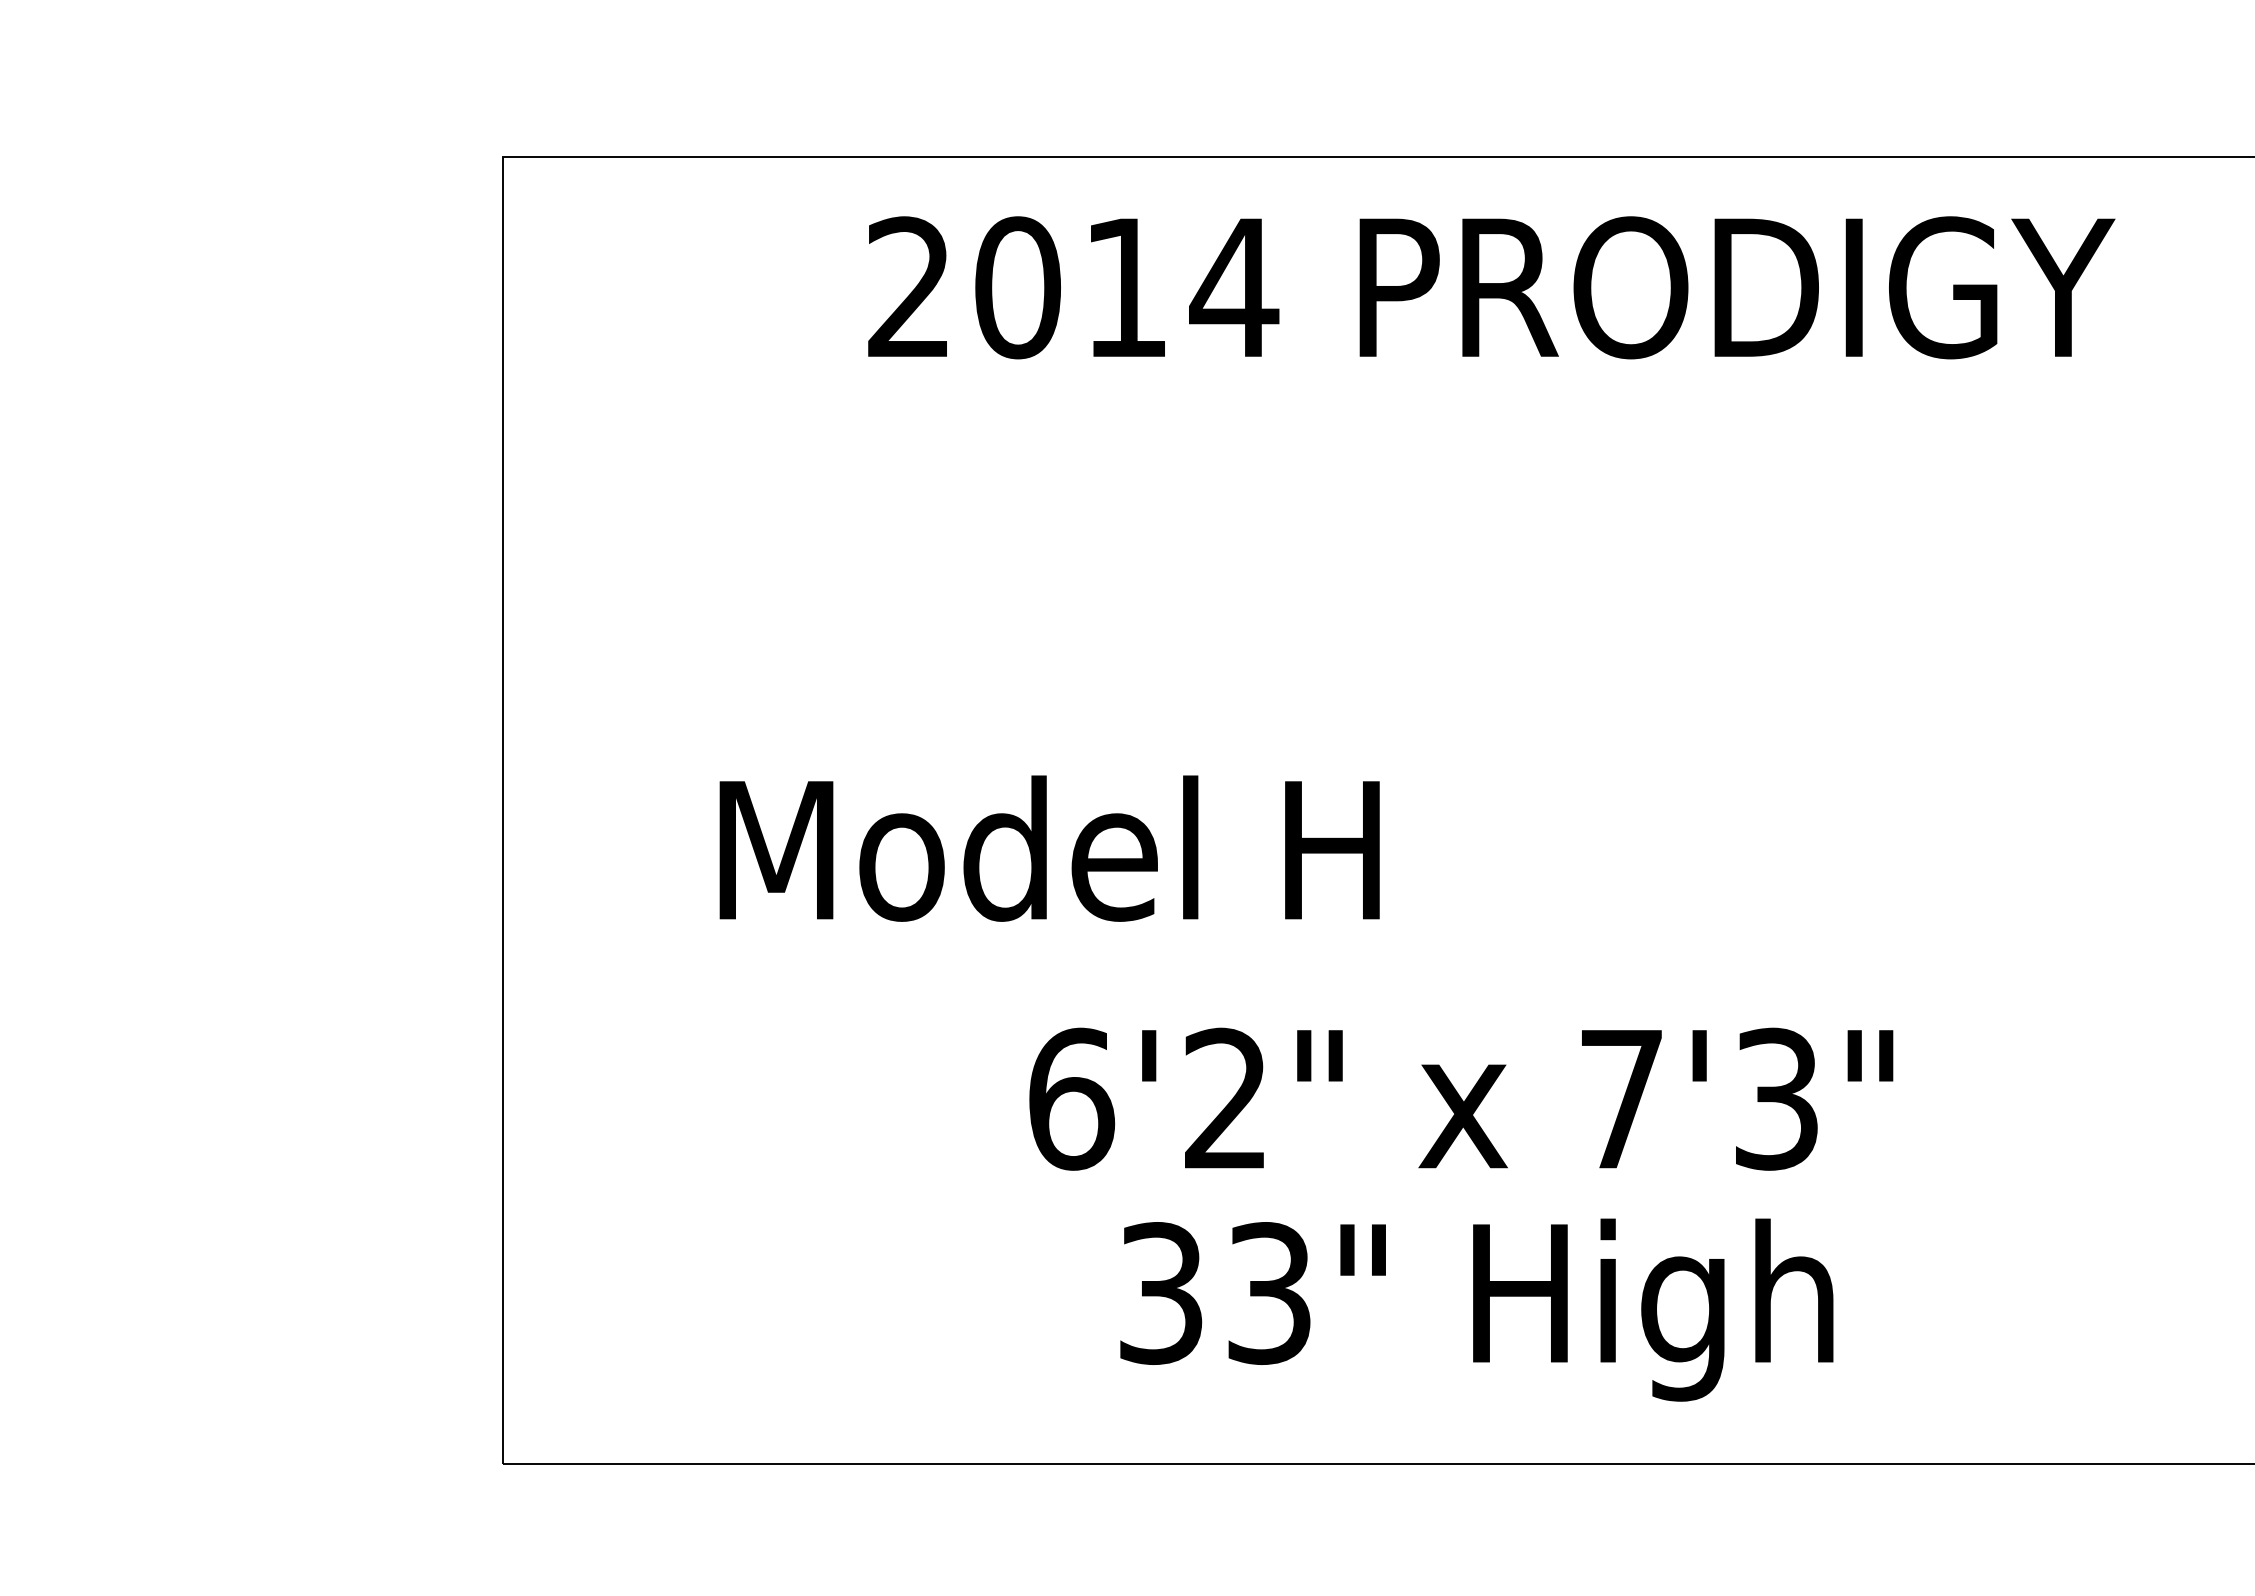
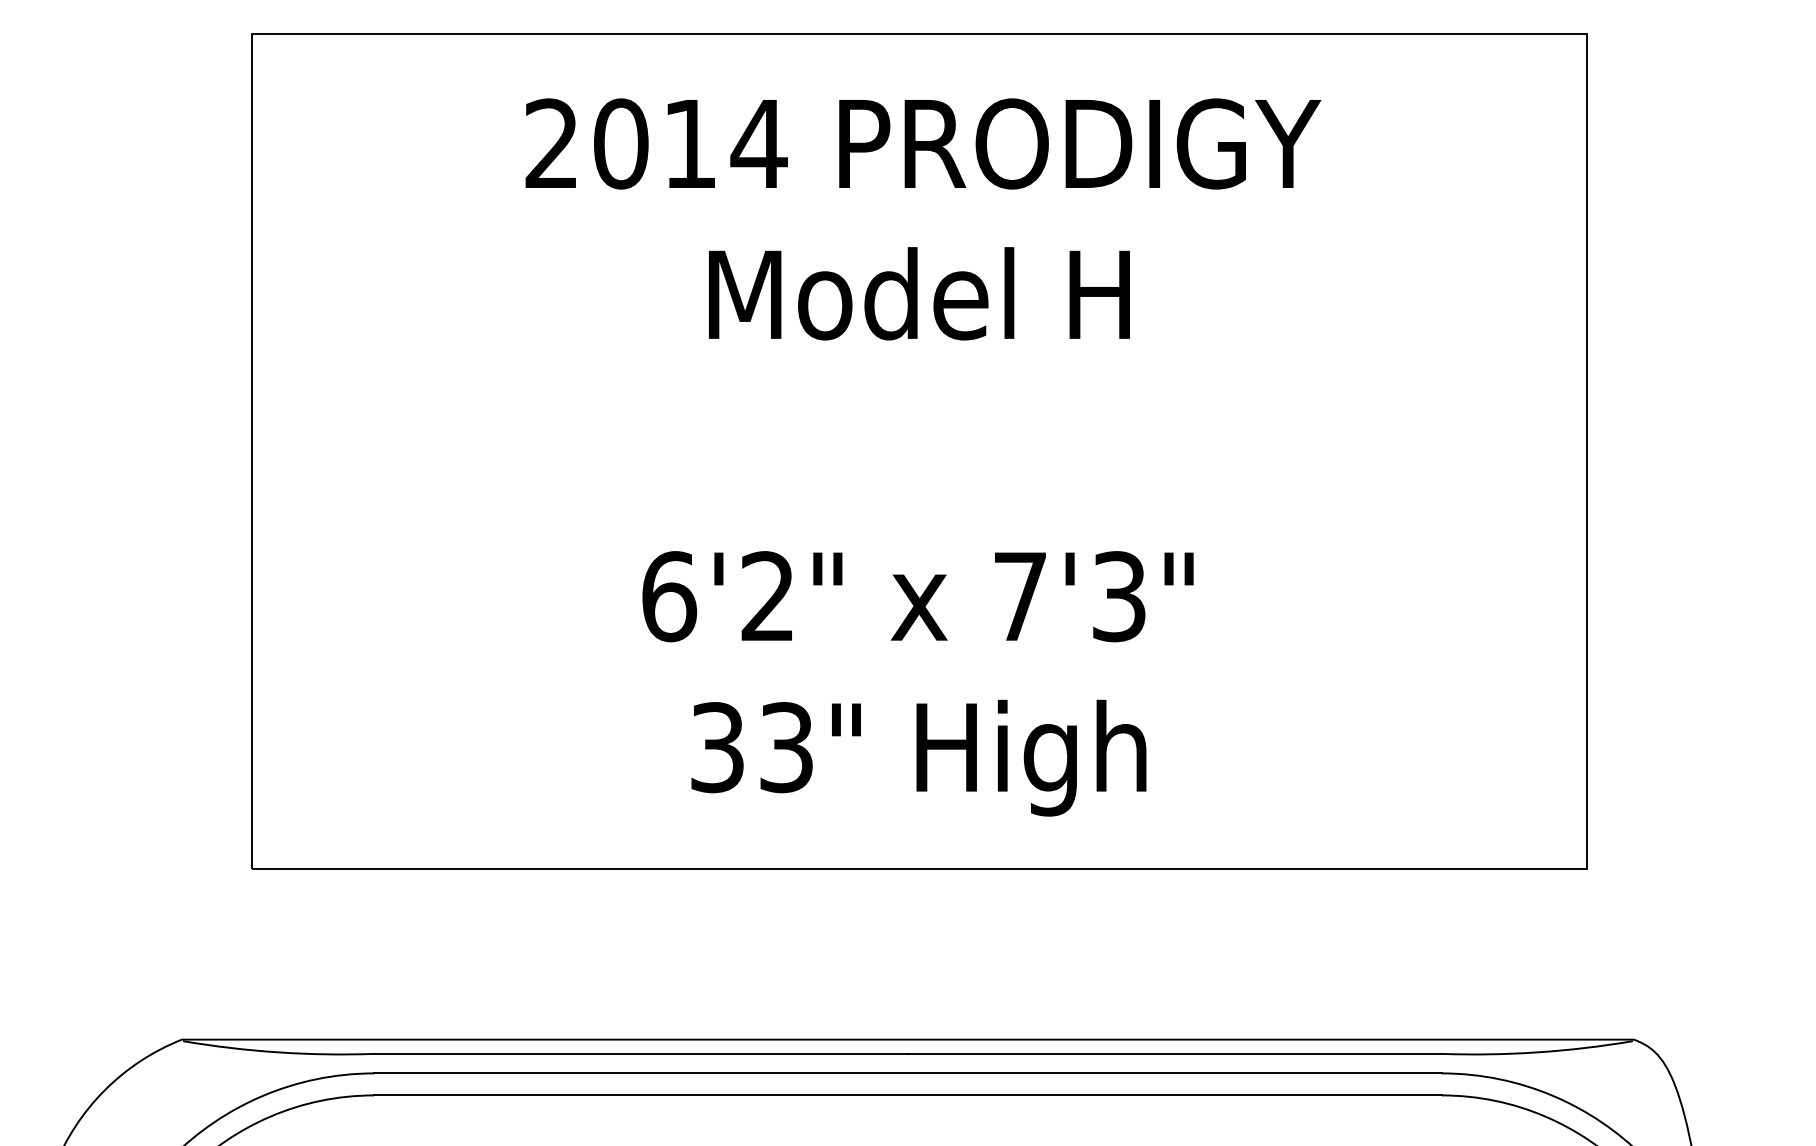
text: (1491, 287) -> (923, 143), moved
text: (1049, 848) -> (919, 293), moved
text: (1460, 1098) -> (917, 596), moved
text: (1476, 1308) -> (918, 757), moved

